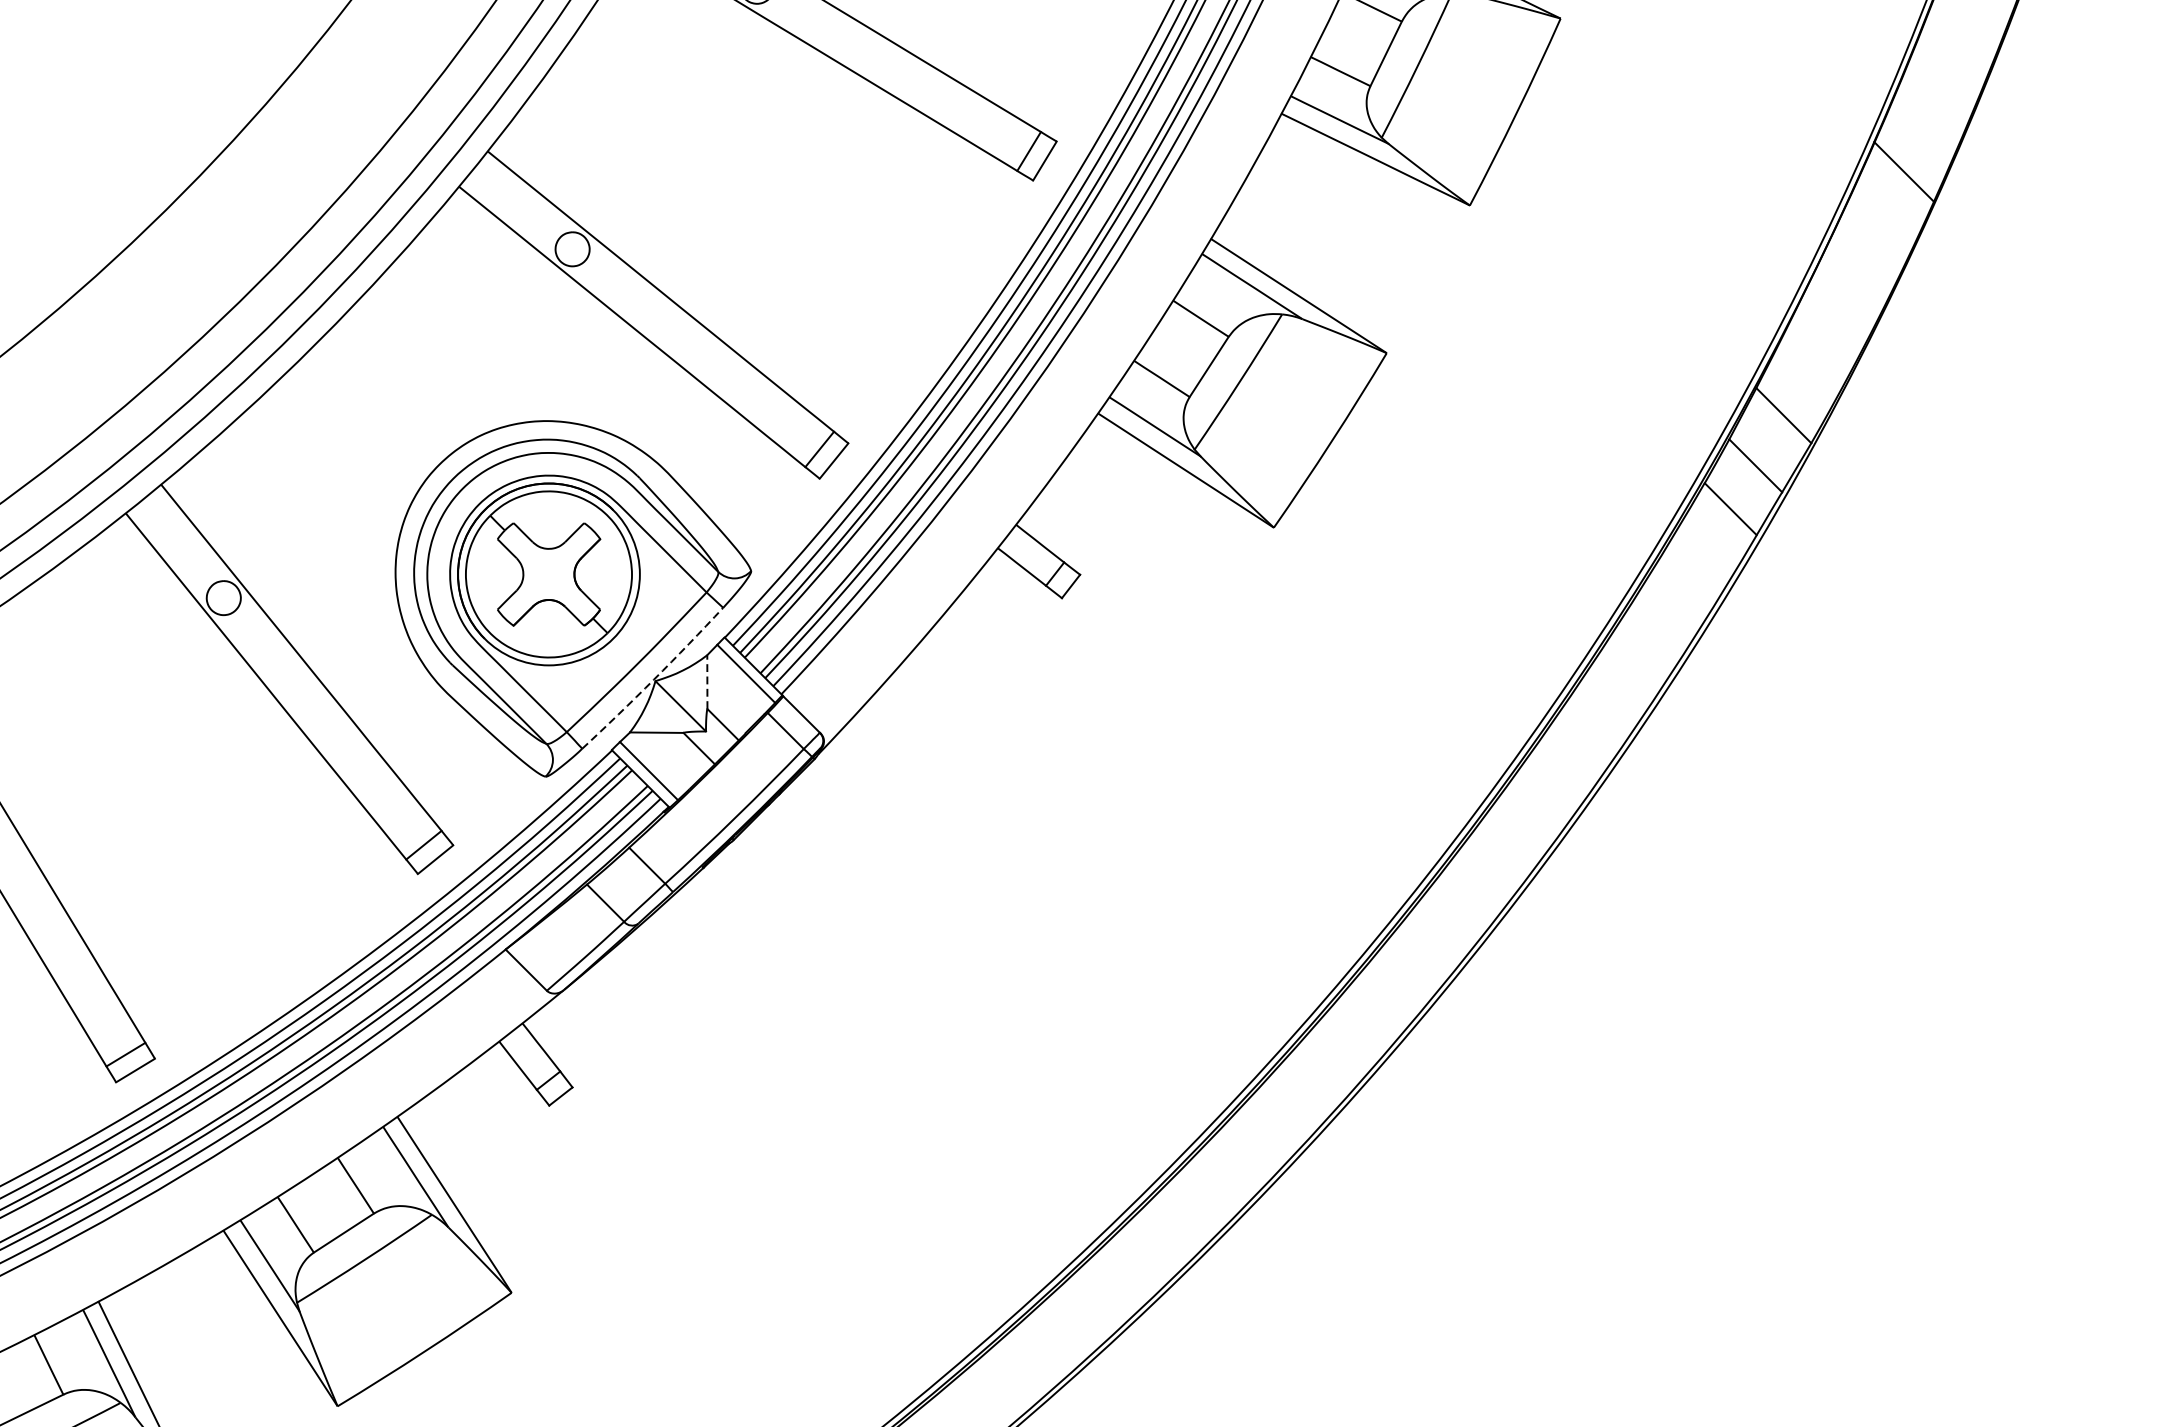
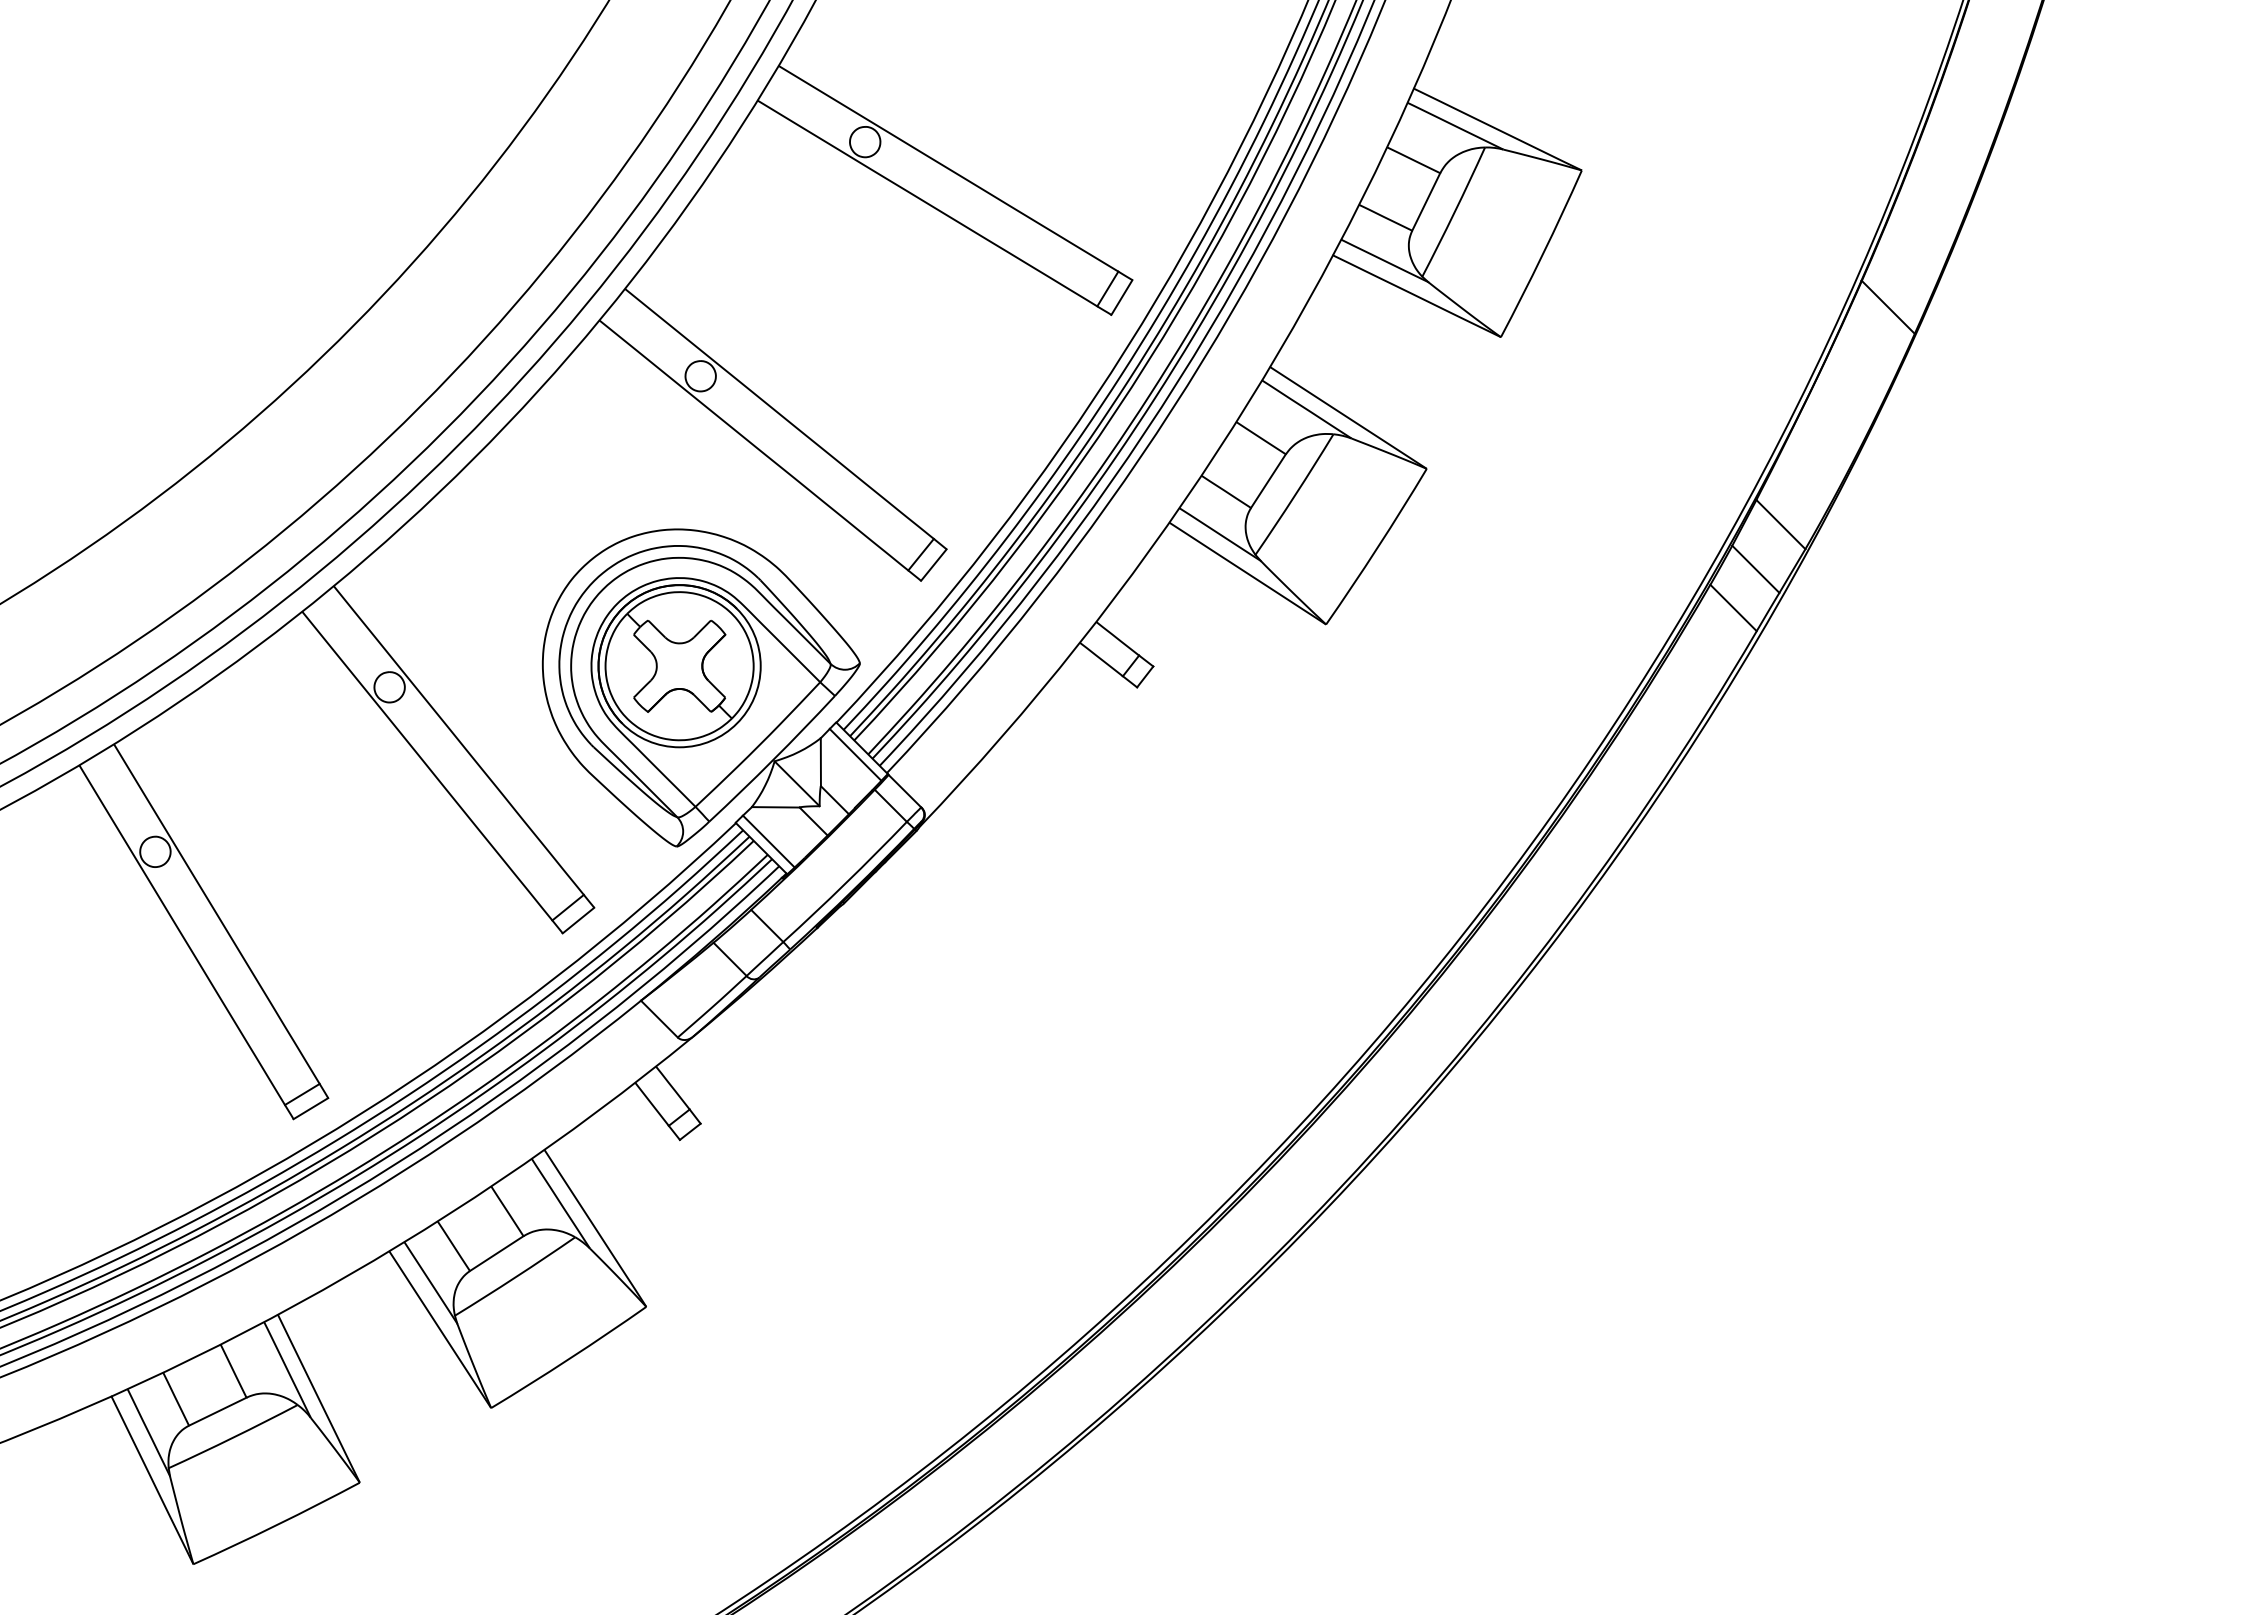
arc: (654, 680) -> (773, 760), dashed -> solid
line: (706, 681) -> (820, 761), dashed -> solid

